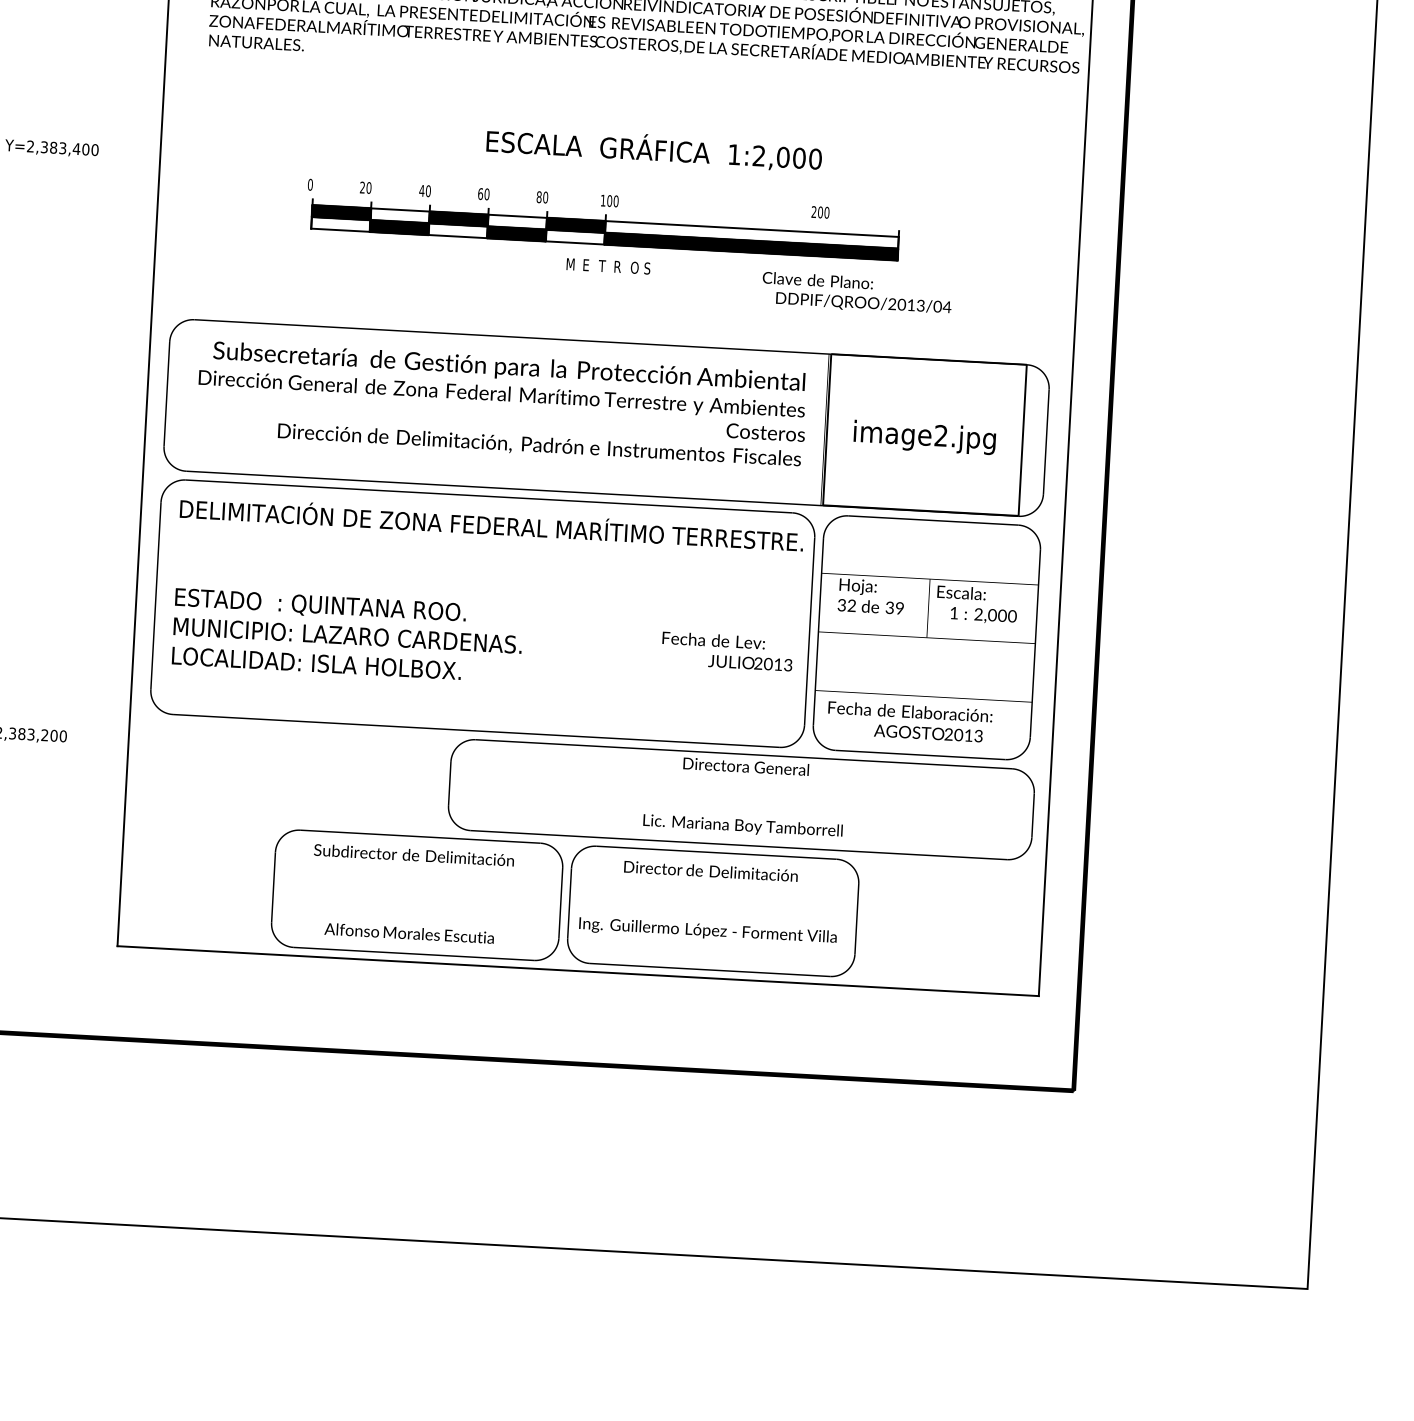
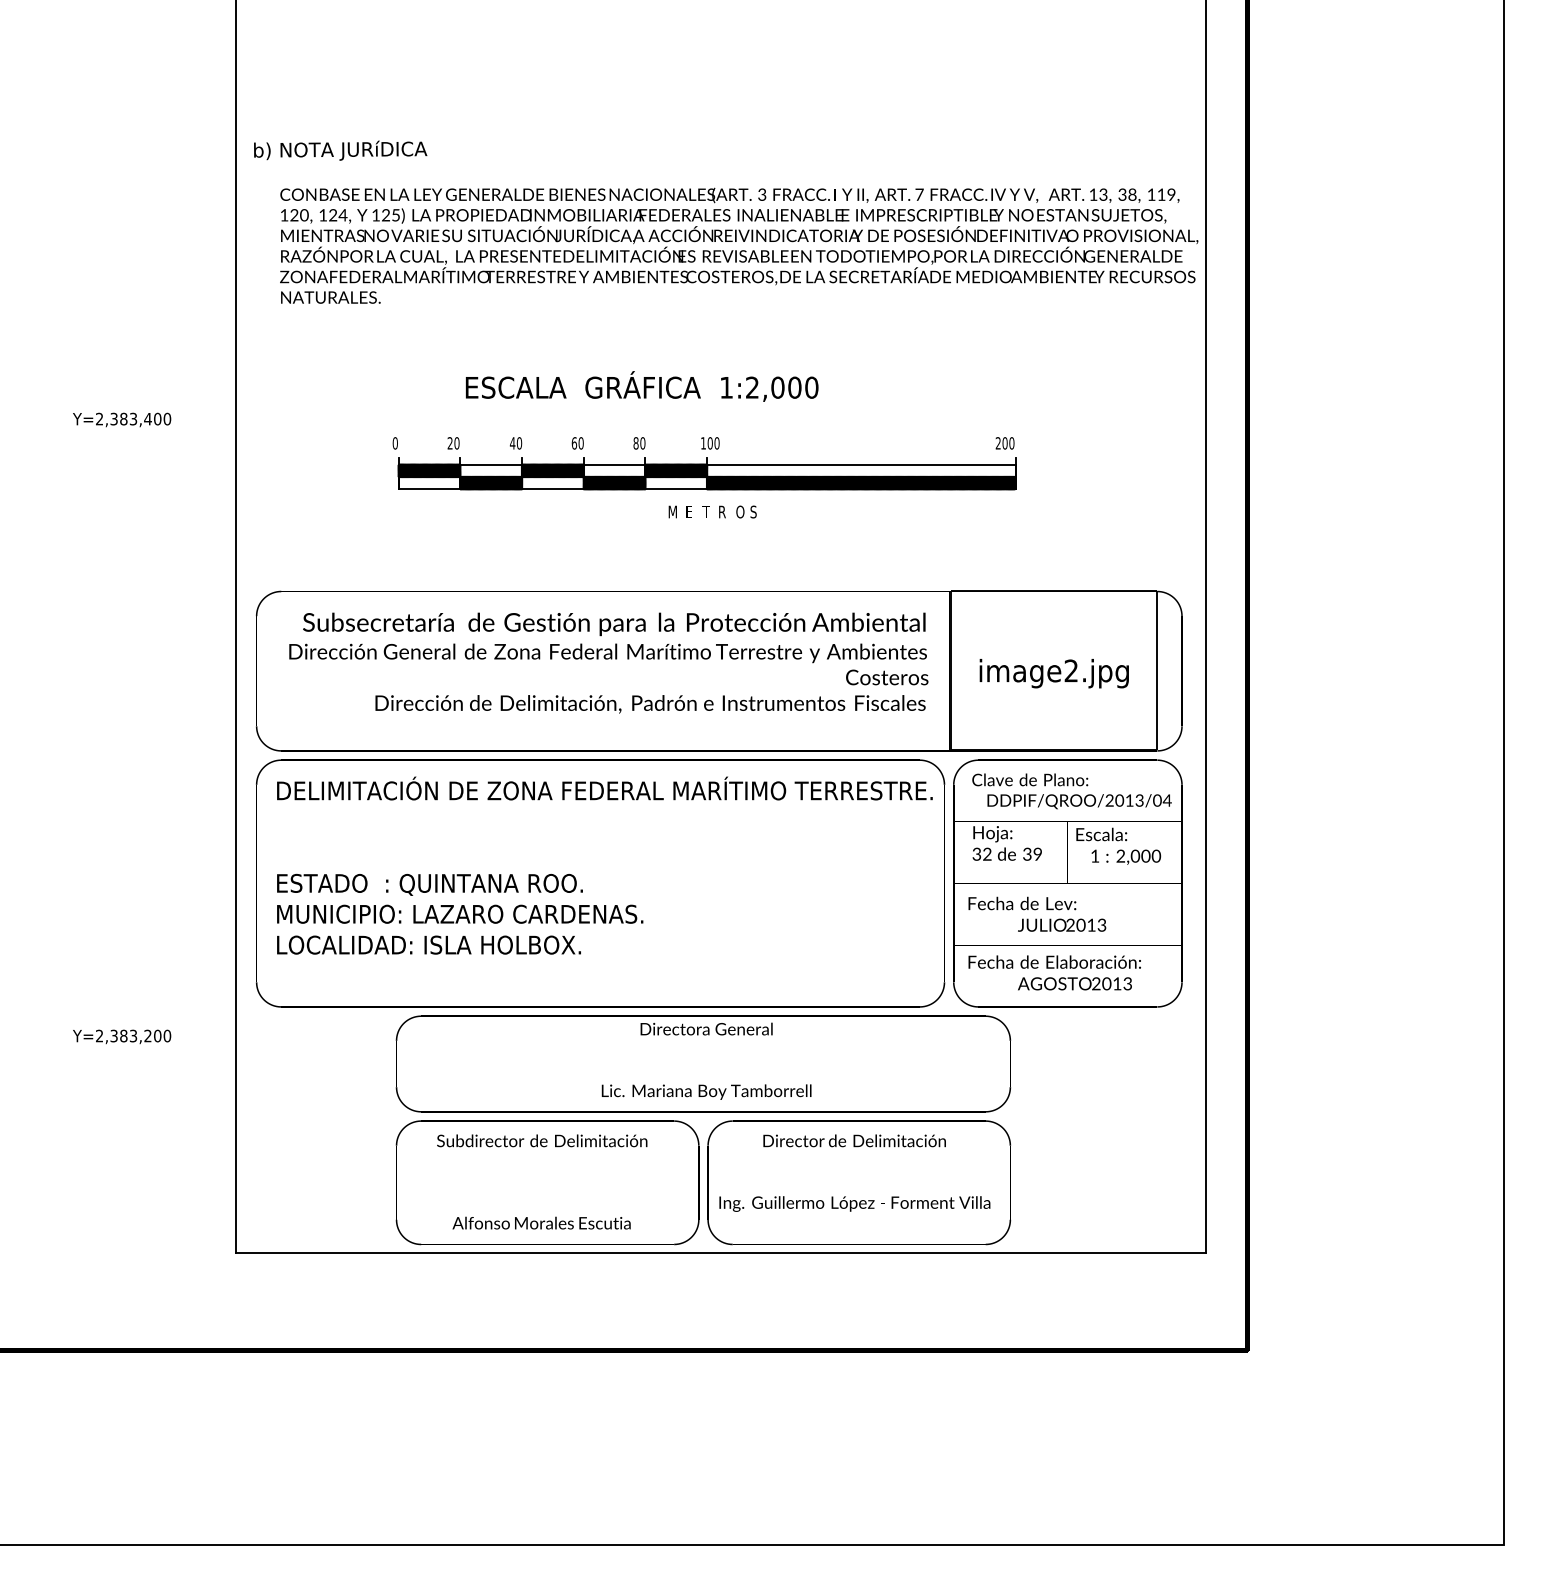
text: (654, 149) -> (642, 386), moved
text: (819, 212) -> (1004, 443), moved
text: (856, 293) -> (1071, 791), moved
text: (727, 650) -> (1037, 913), moved
text: (741, 799) -> (703, 1063), moved

